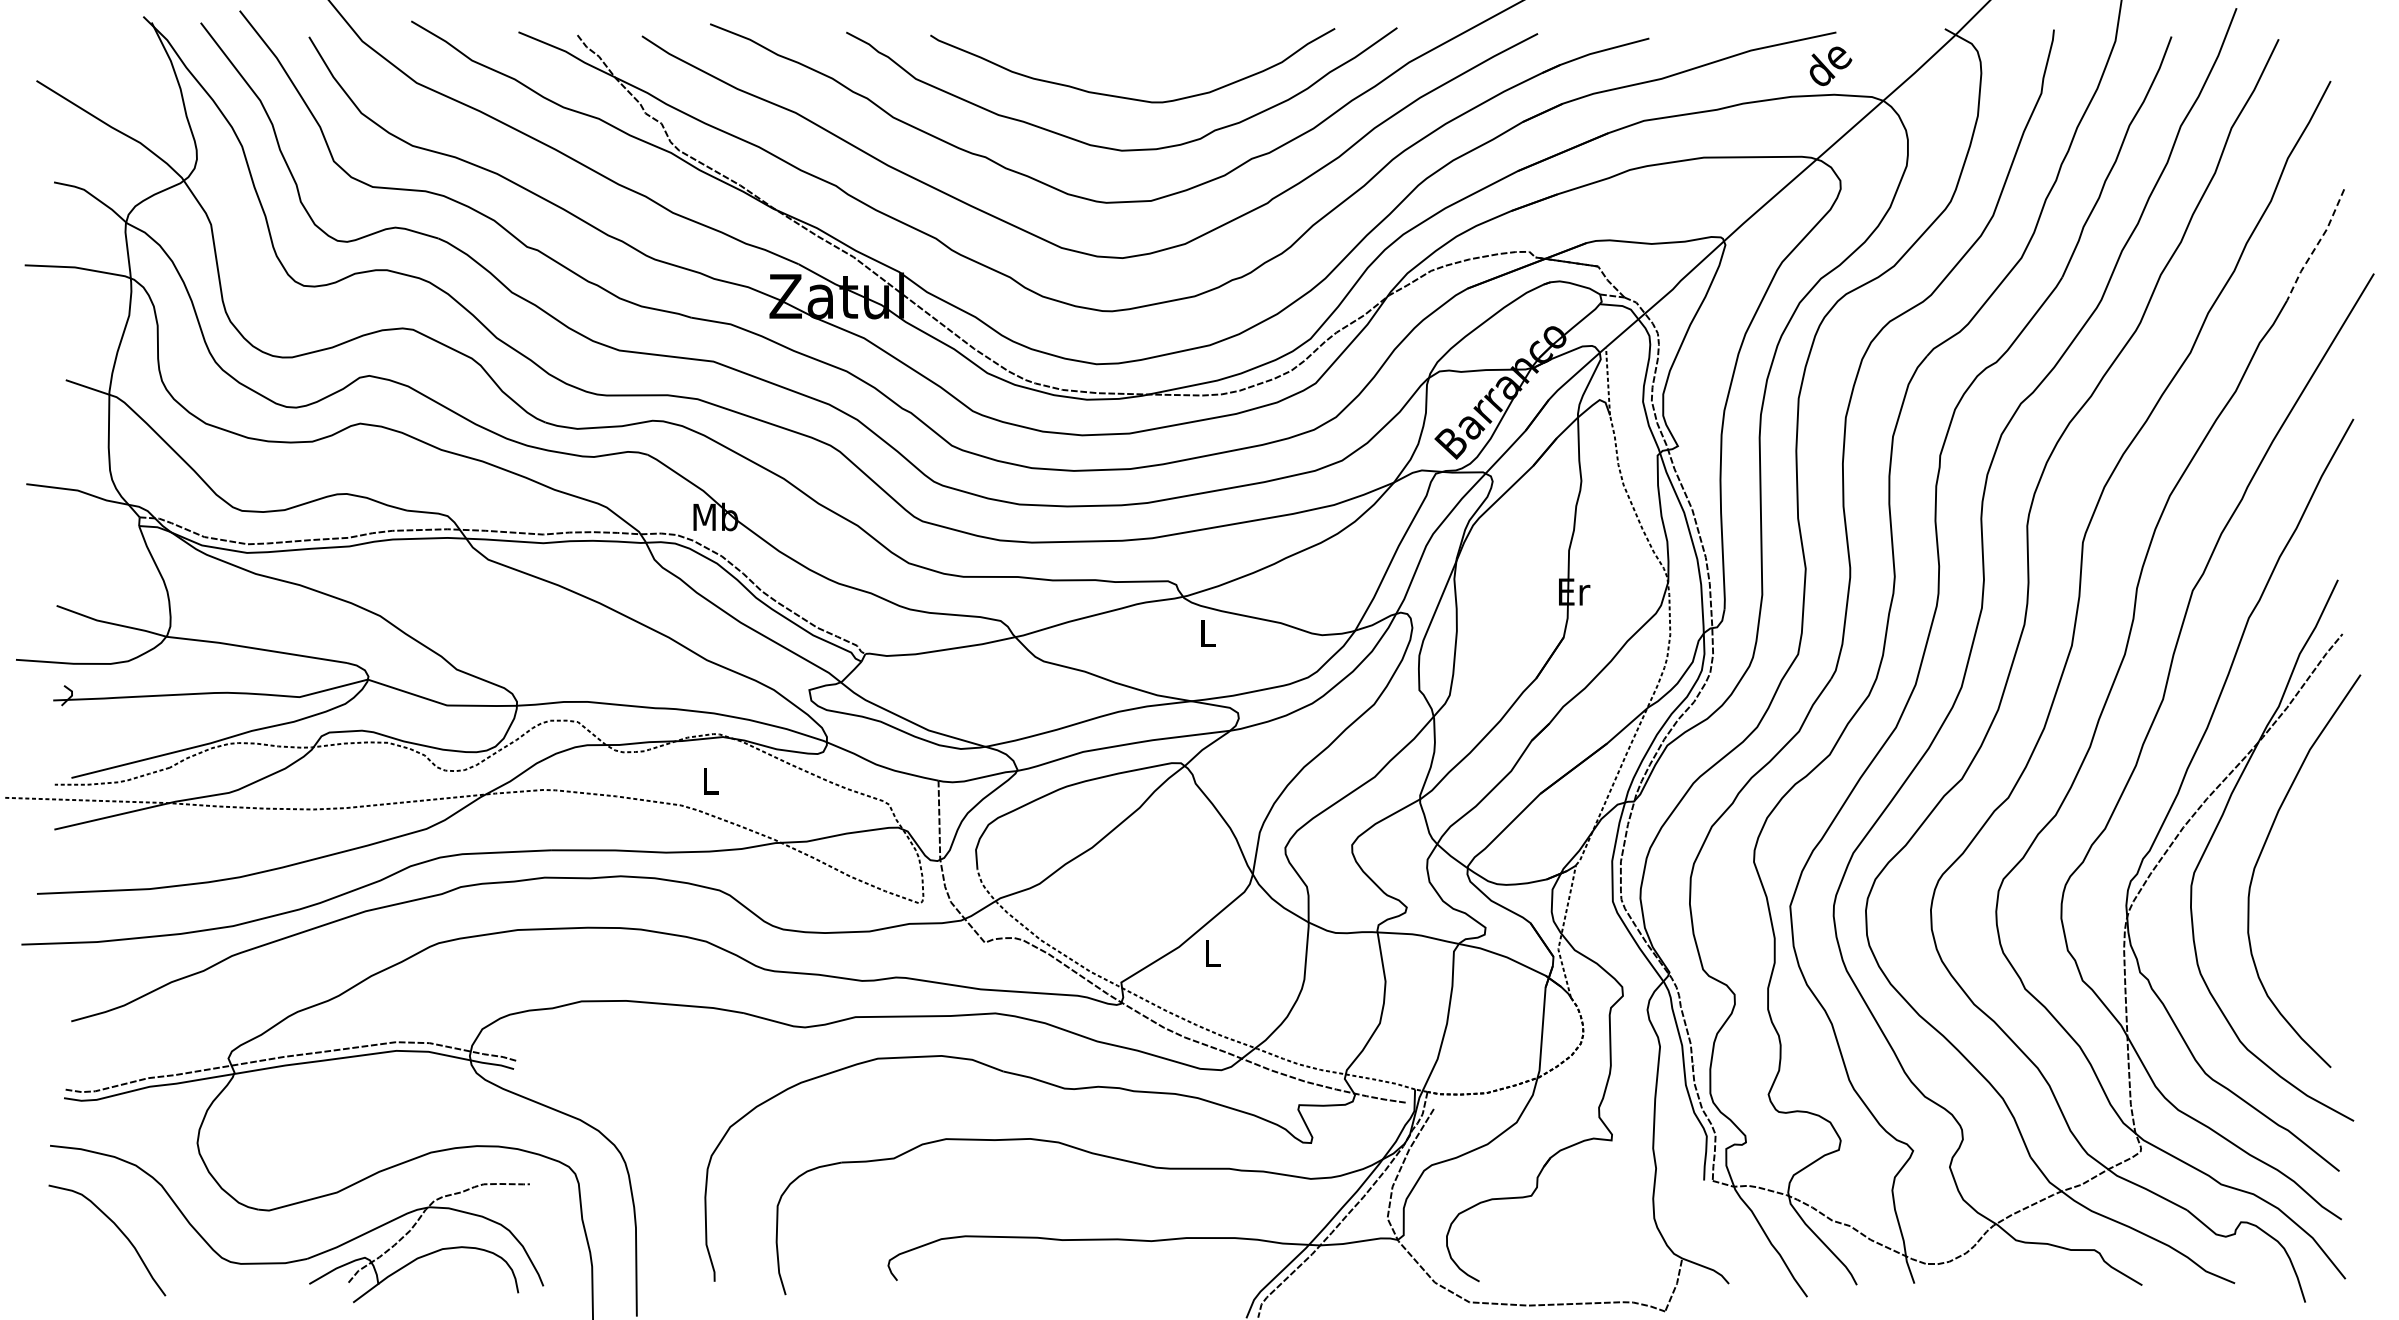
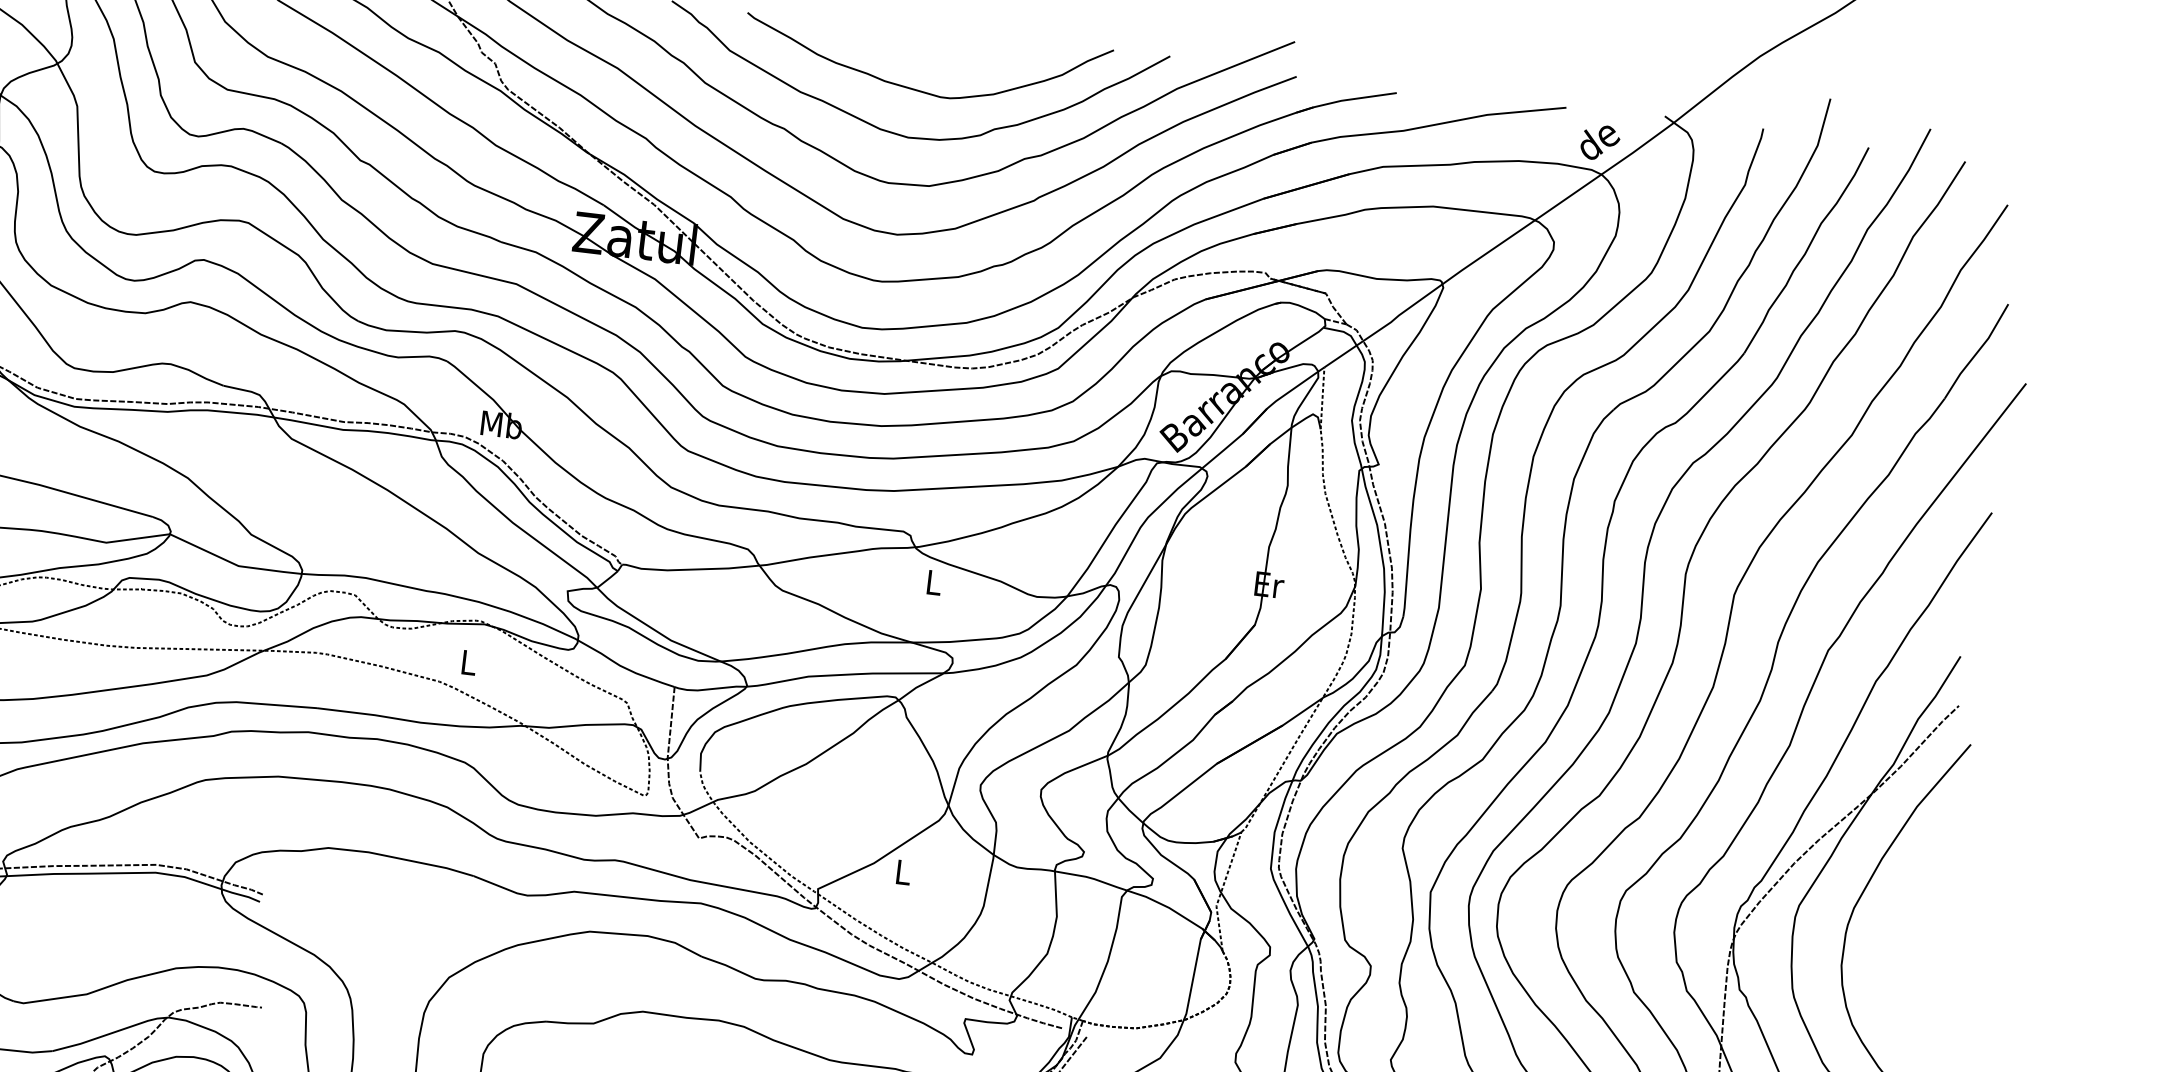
text: (1830, 66) -> (1599, 142), moved
line: (2316, 246) -> (1977, 352), dashed -> solid

